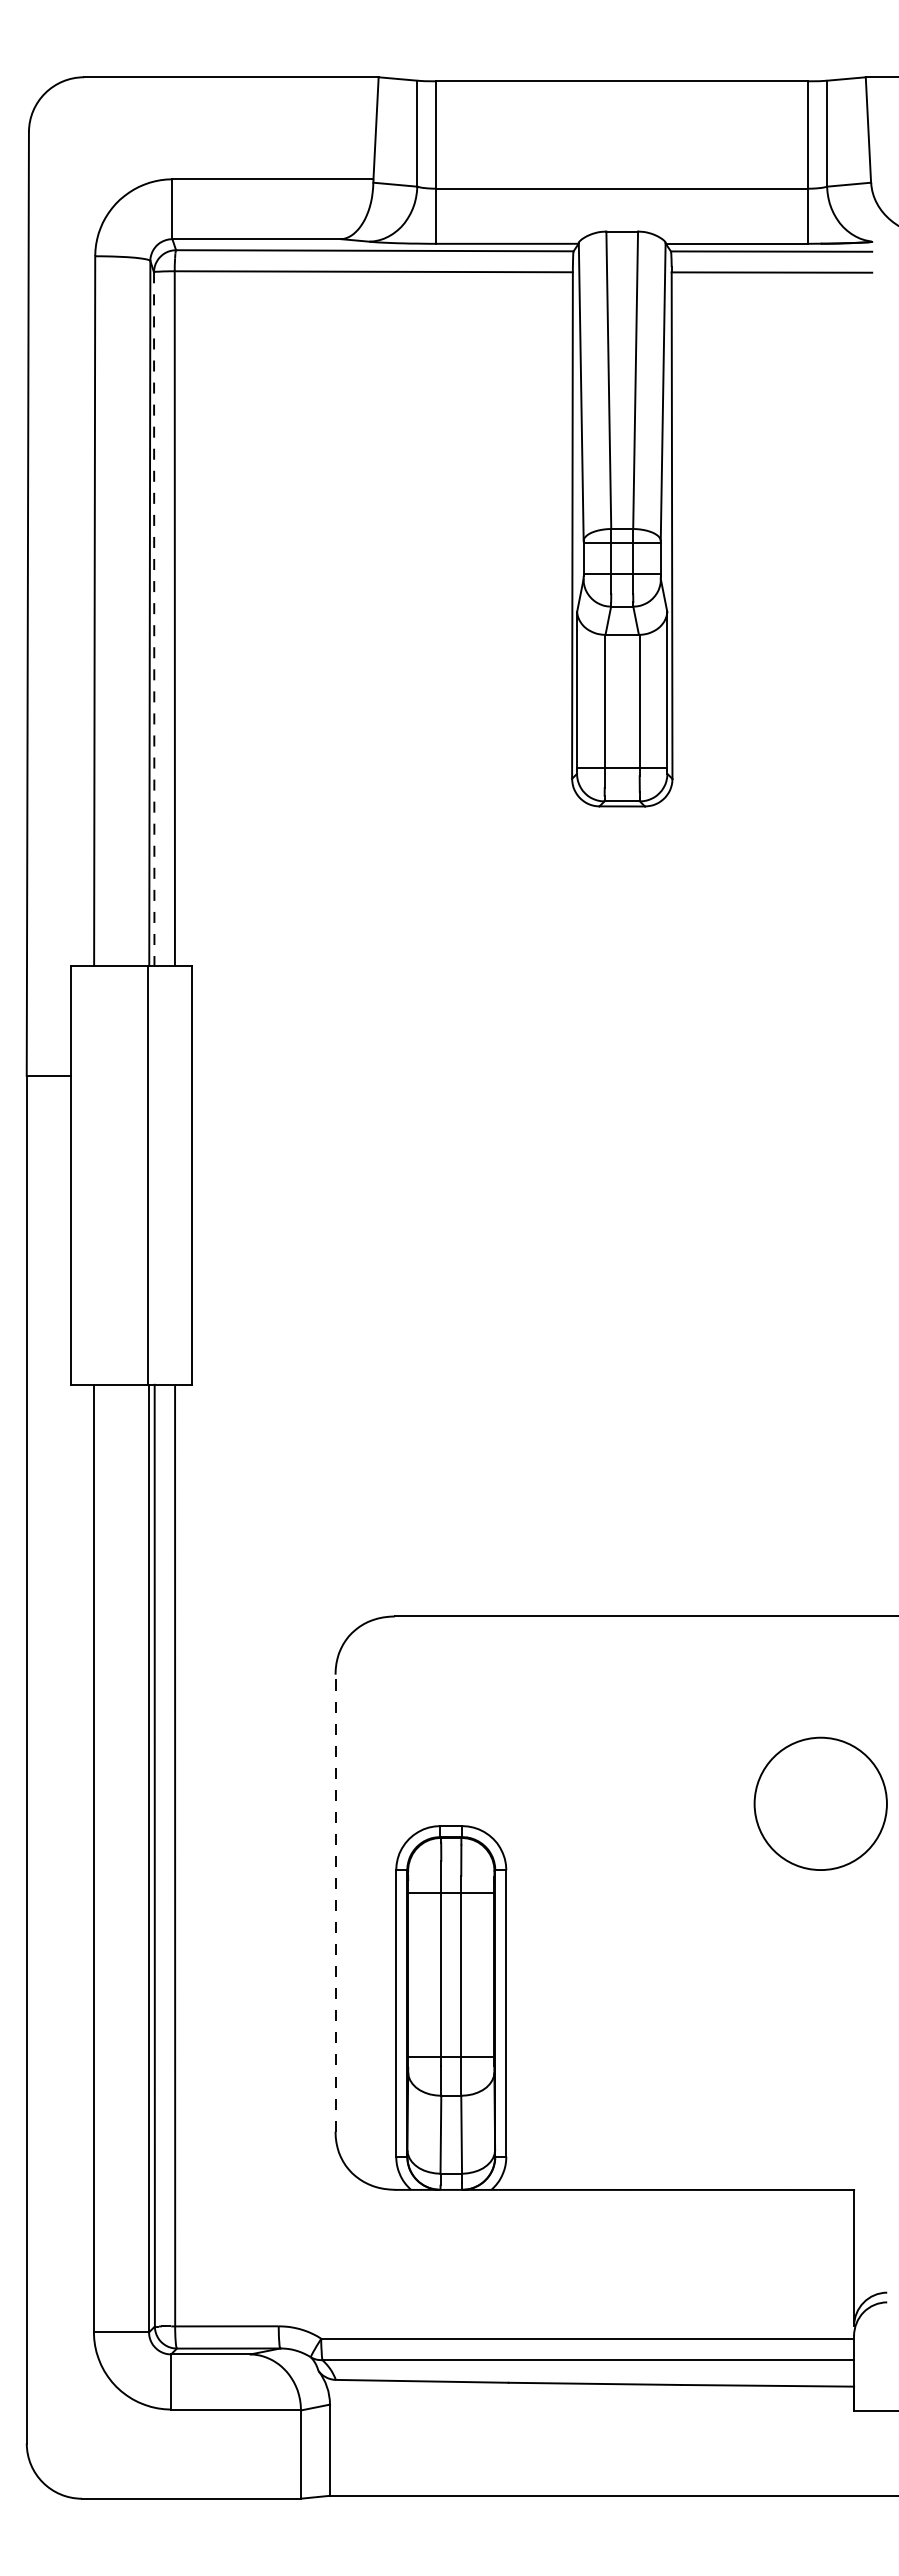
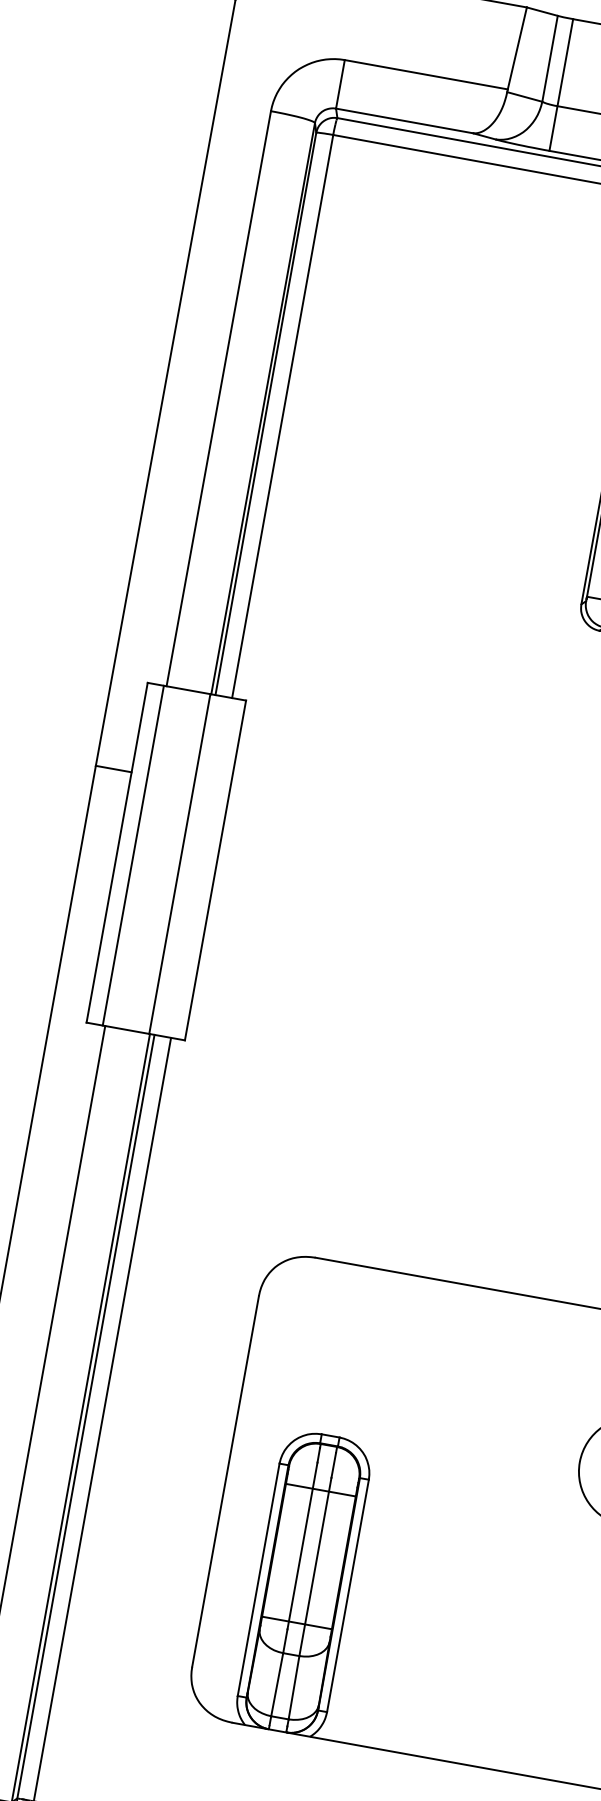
line: (154, 619) -> (266, 414), dashed -> solid
line: (90, 1174) -> (133, 855), added
line: (335, 1903) -> (225, 1481), dashed -> solid

